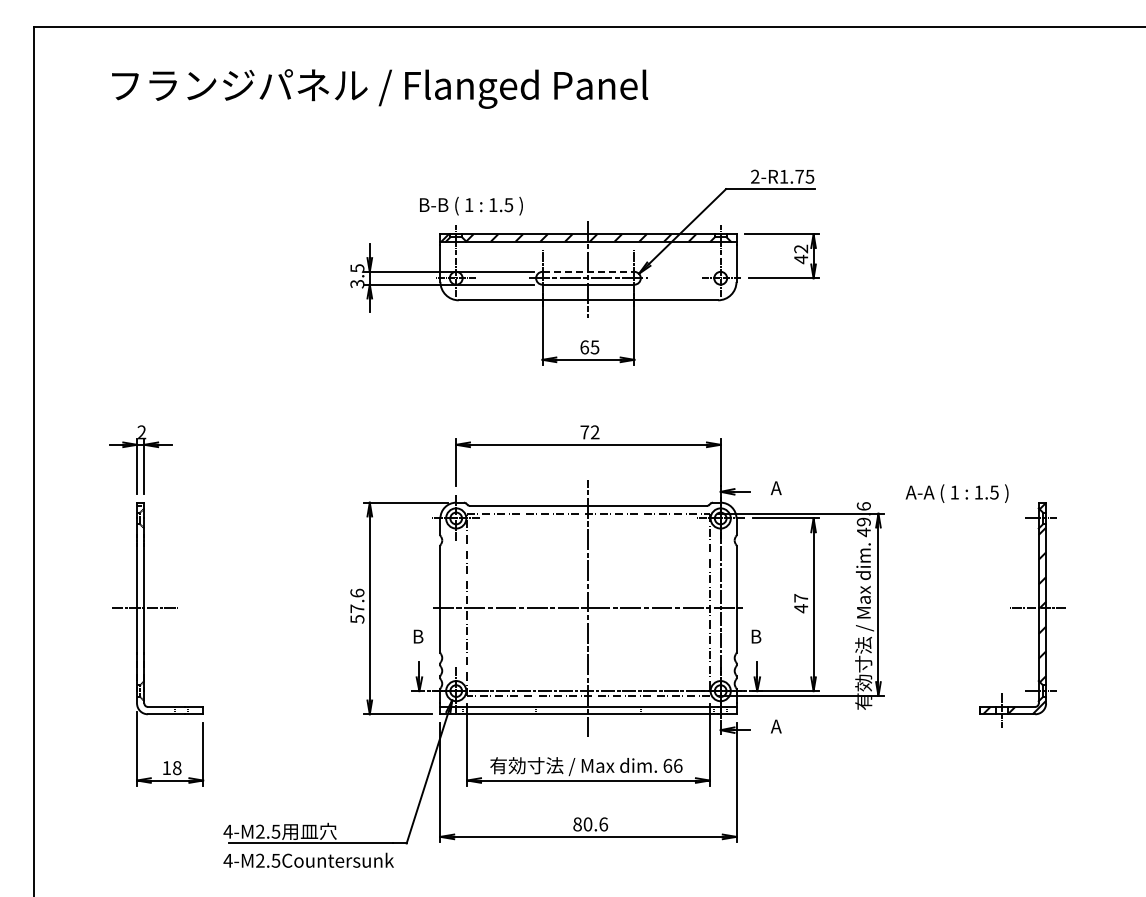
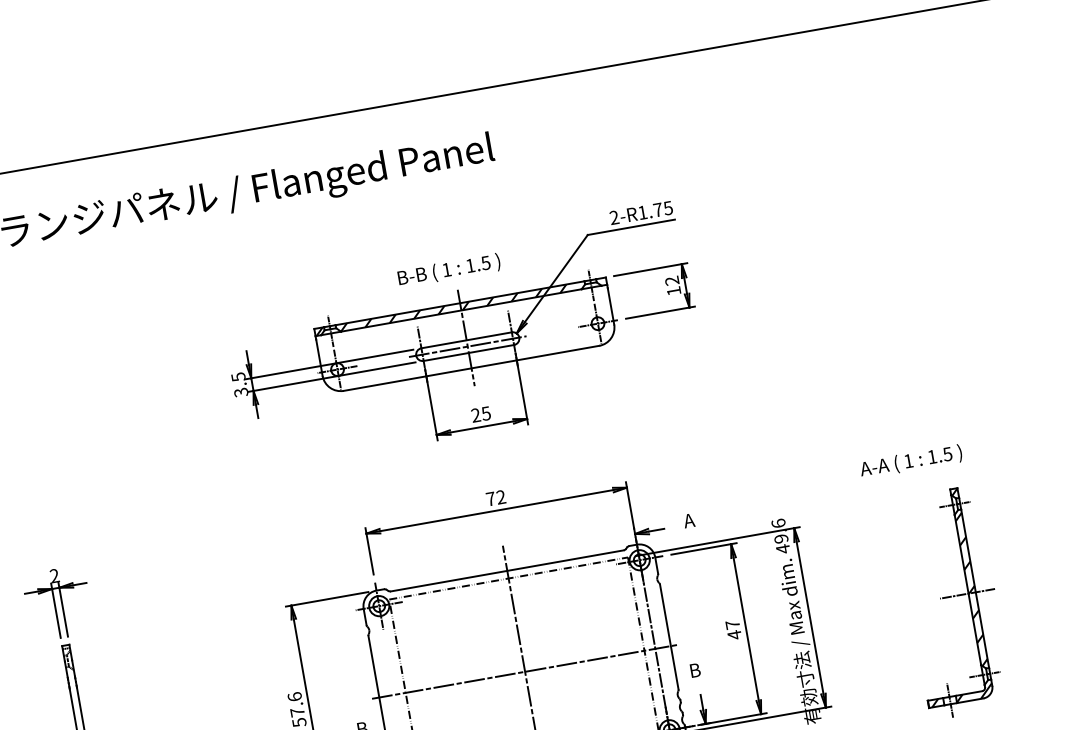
text: (471, 205) -> (449, 269), moved
text: (801, 259) -> (674, 291), 42 -> 12
line: (588, 271) -> (466, 339), dashed -> solid
text: (584, 347) -> (475, 415), 65 -> 25
text: (956, 493) -> (910, 461), moved

